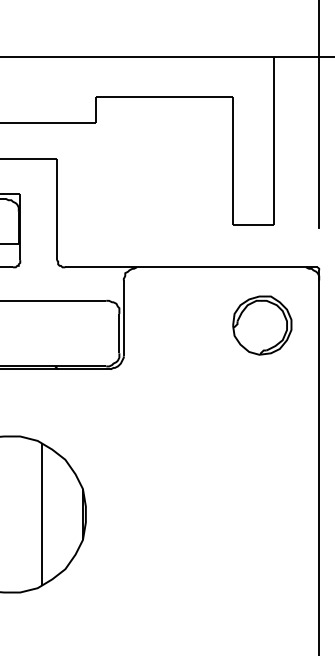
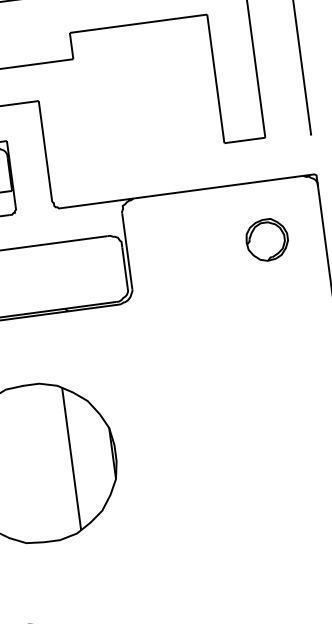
part: (262, 325) -> (267, 240), size x0.7

